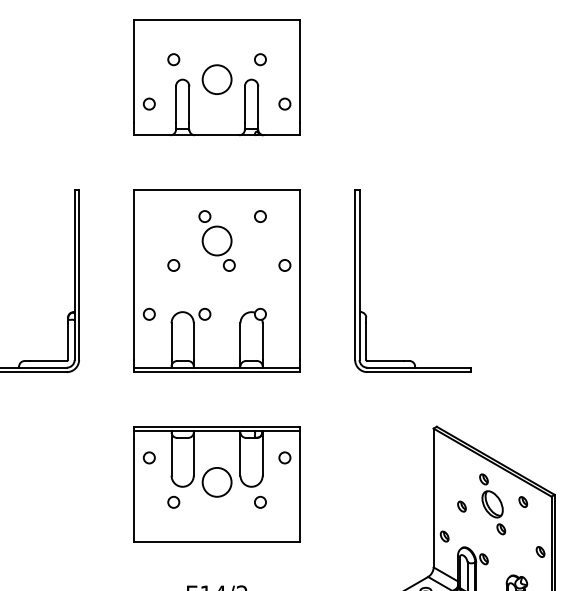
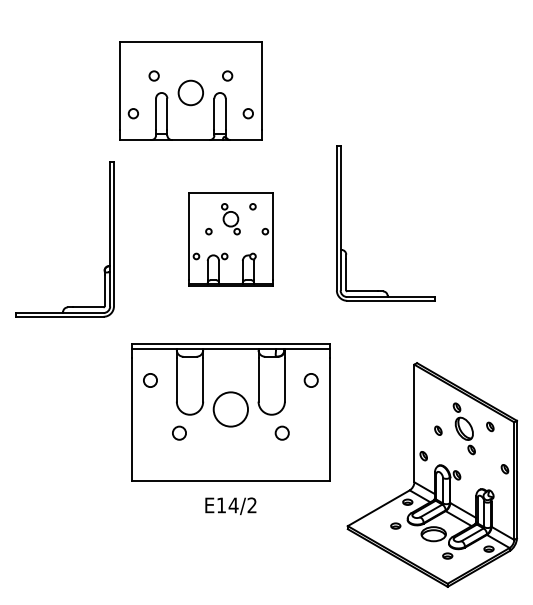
part: (216, 76) -> (190, 90), moved
part: (216, 280) -> (230, 239), size x0.6
part: (360, 280) -> (341, 223), moved
part: (216, 483) -> (230, 411), size x1.4

